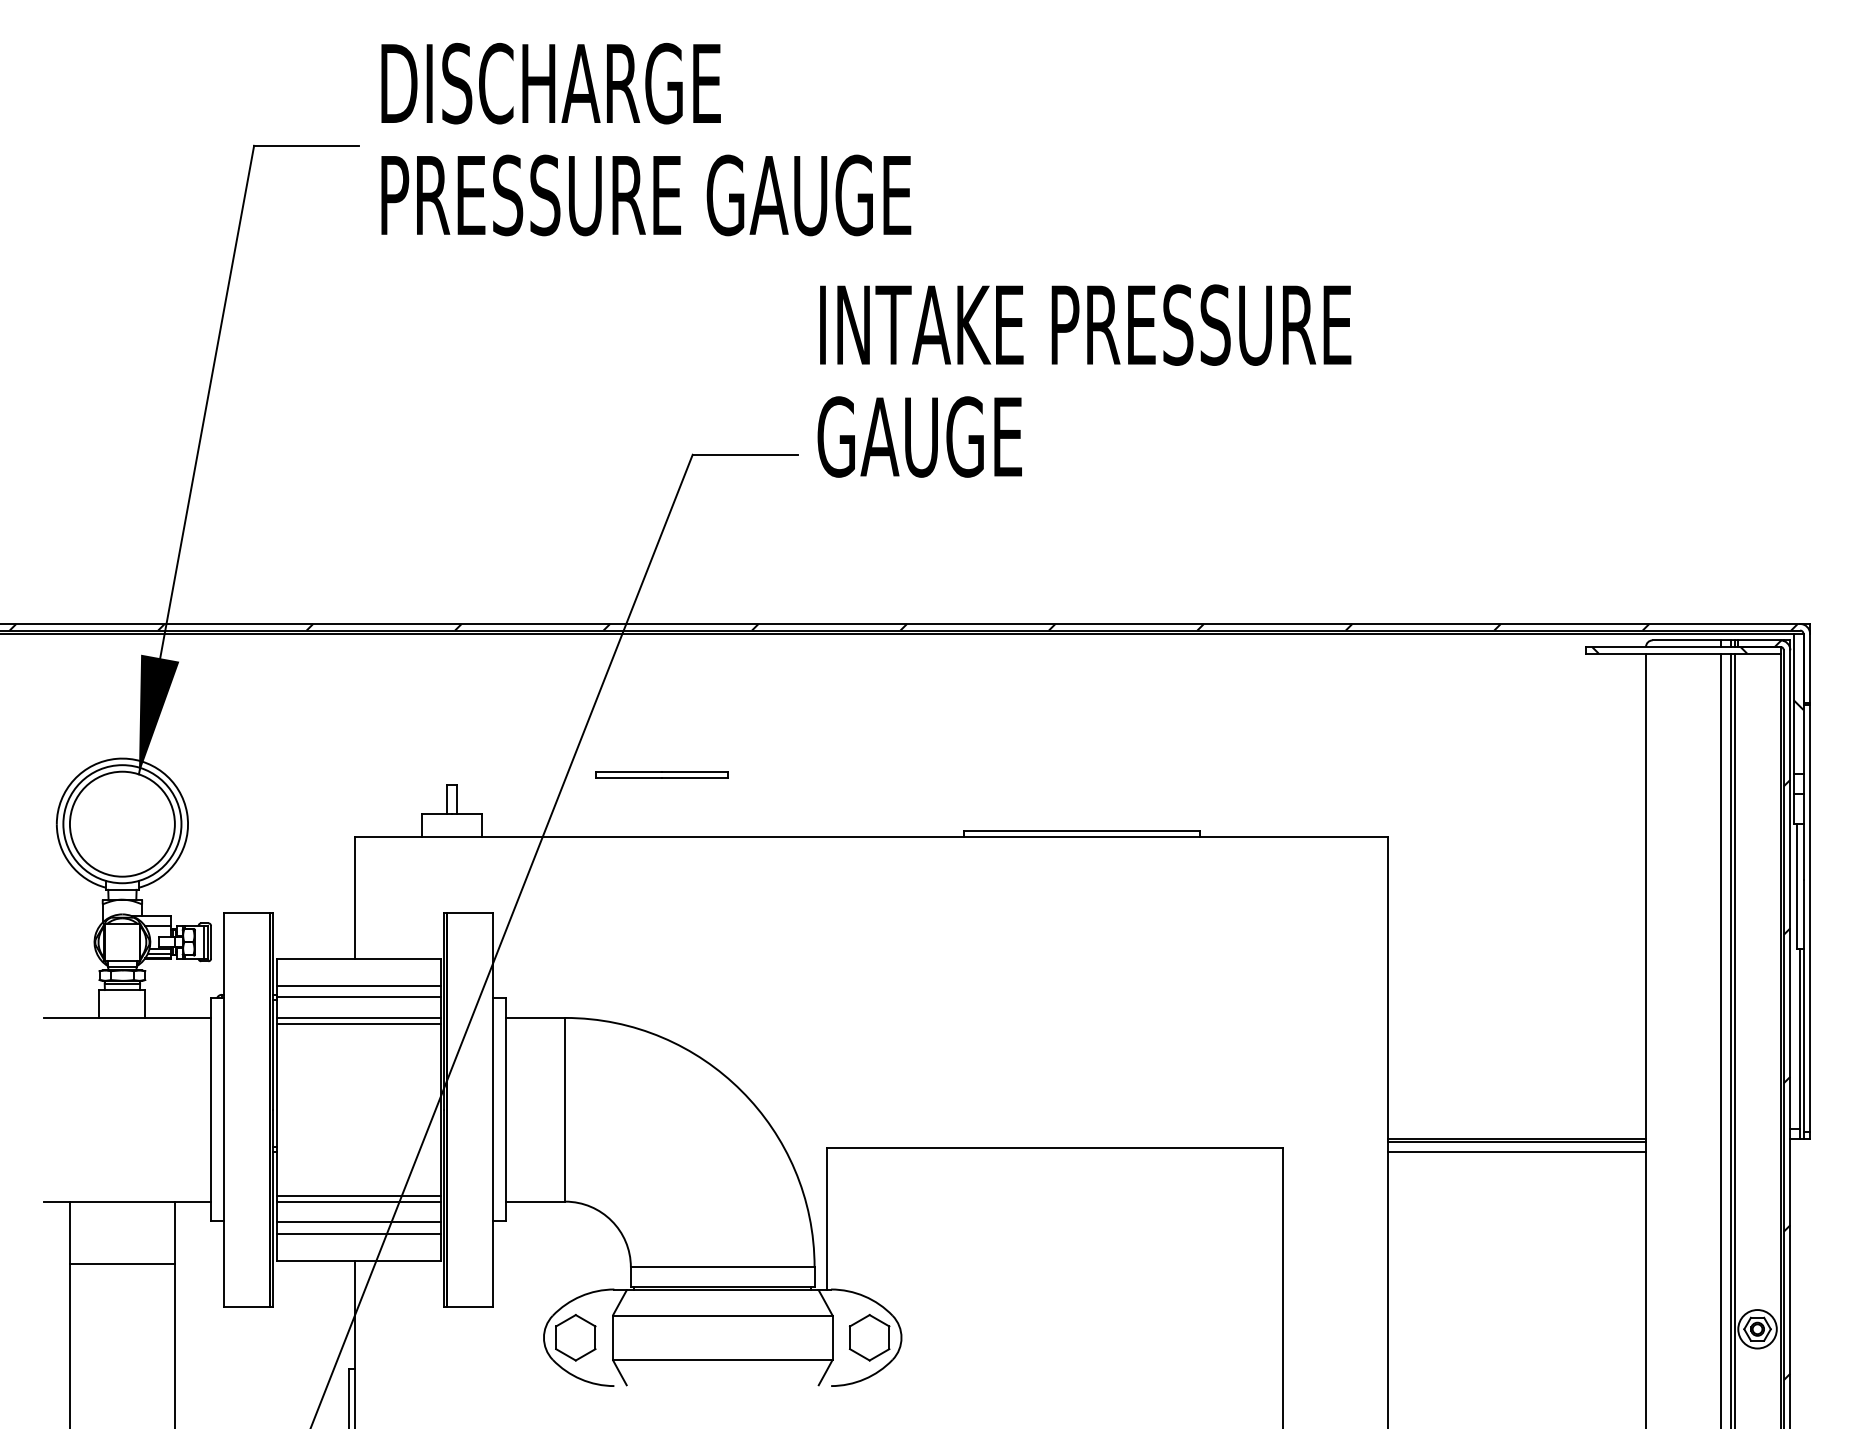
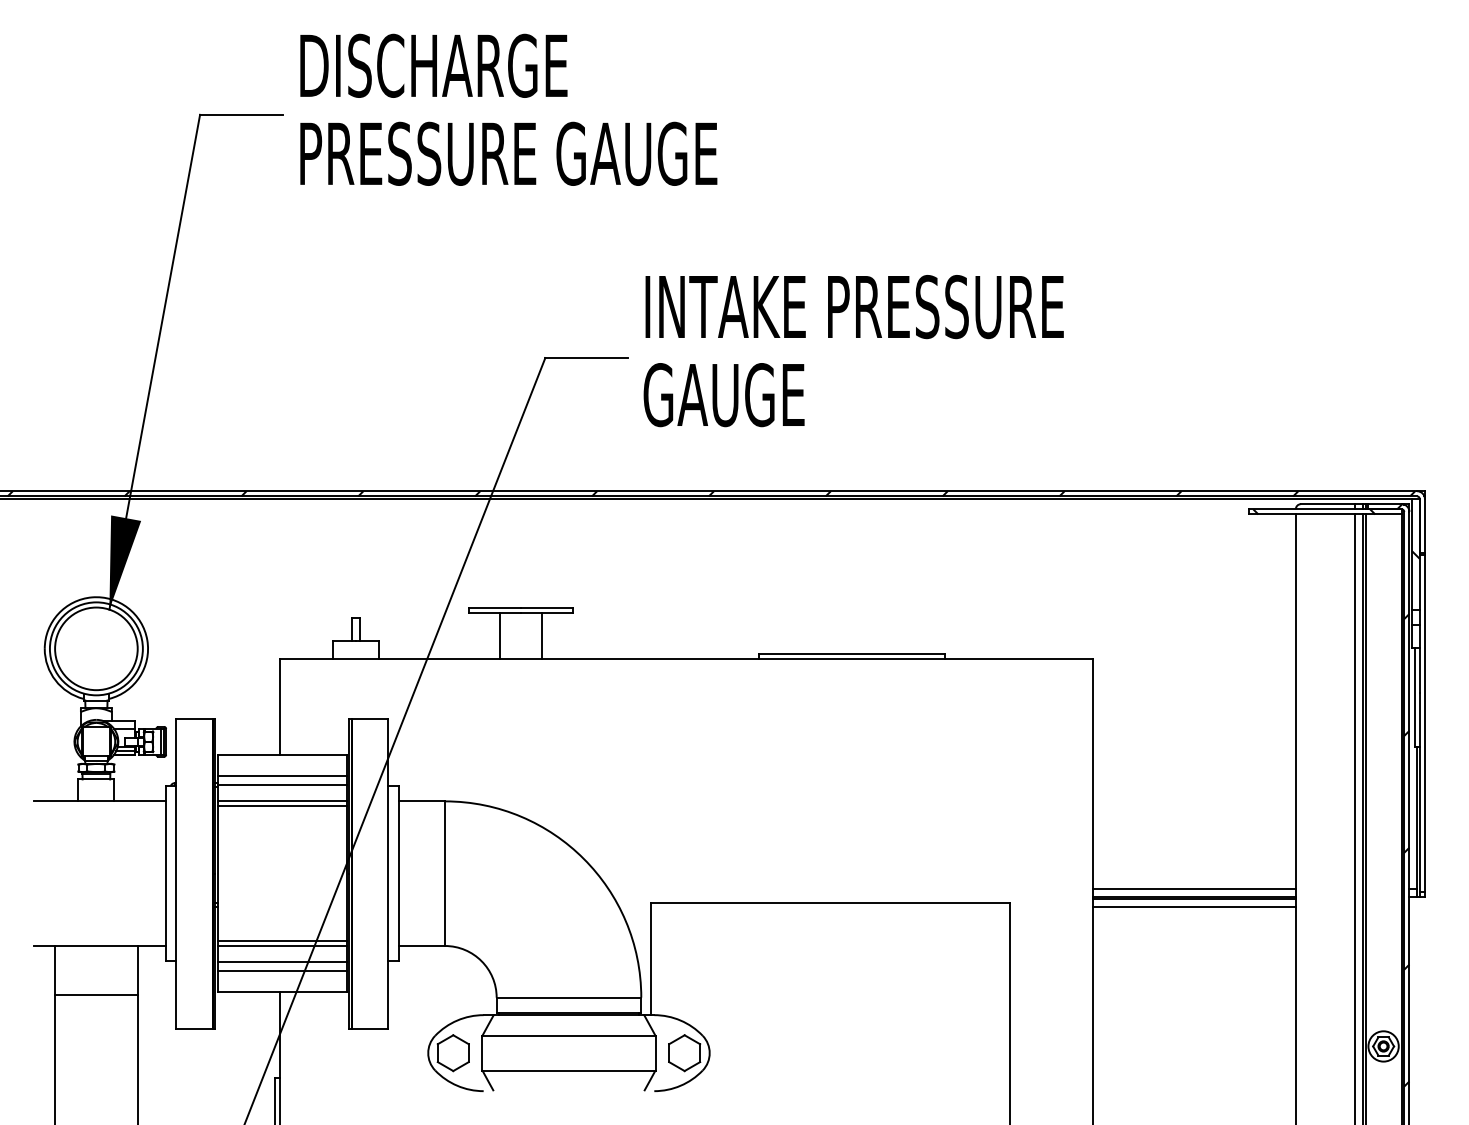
text: (1084, 381) -> (853, 351), moved
line: (635, 807) -> (500, 635), added
line: (687, 807) -> (541, 635), added
line: (1517, 1128) -> (1194, 888), added

